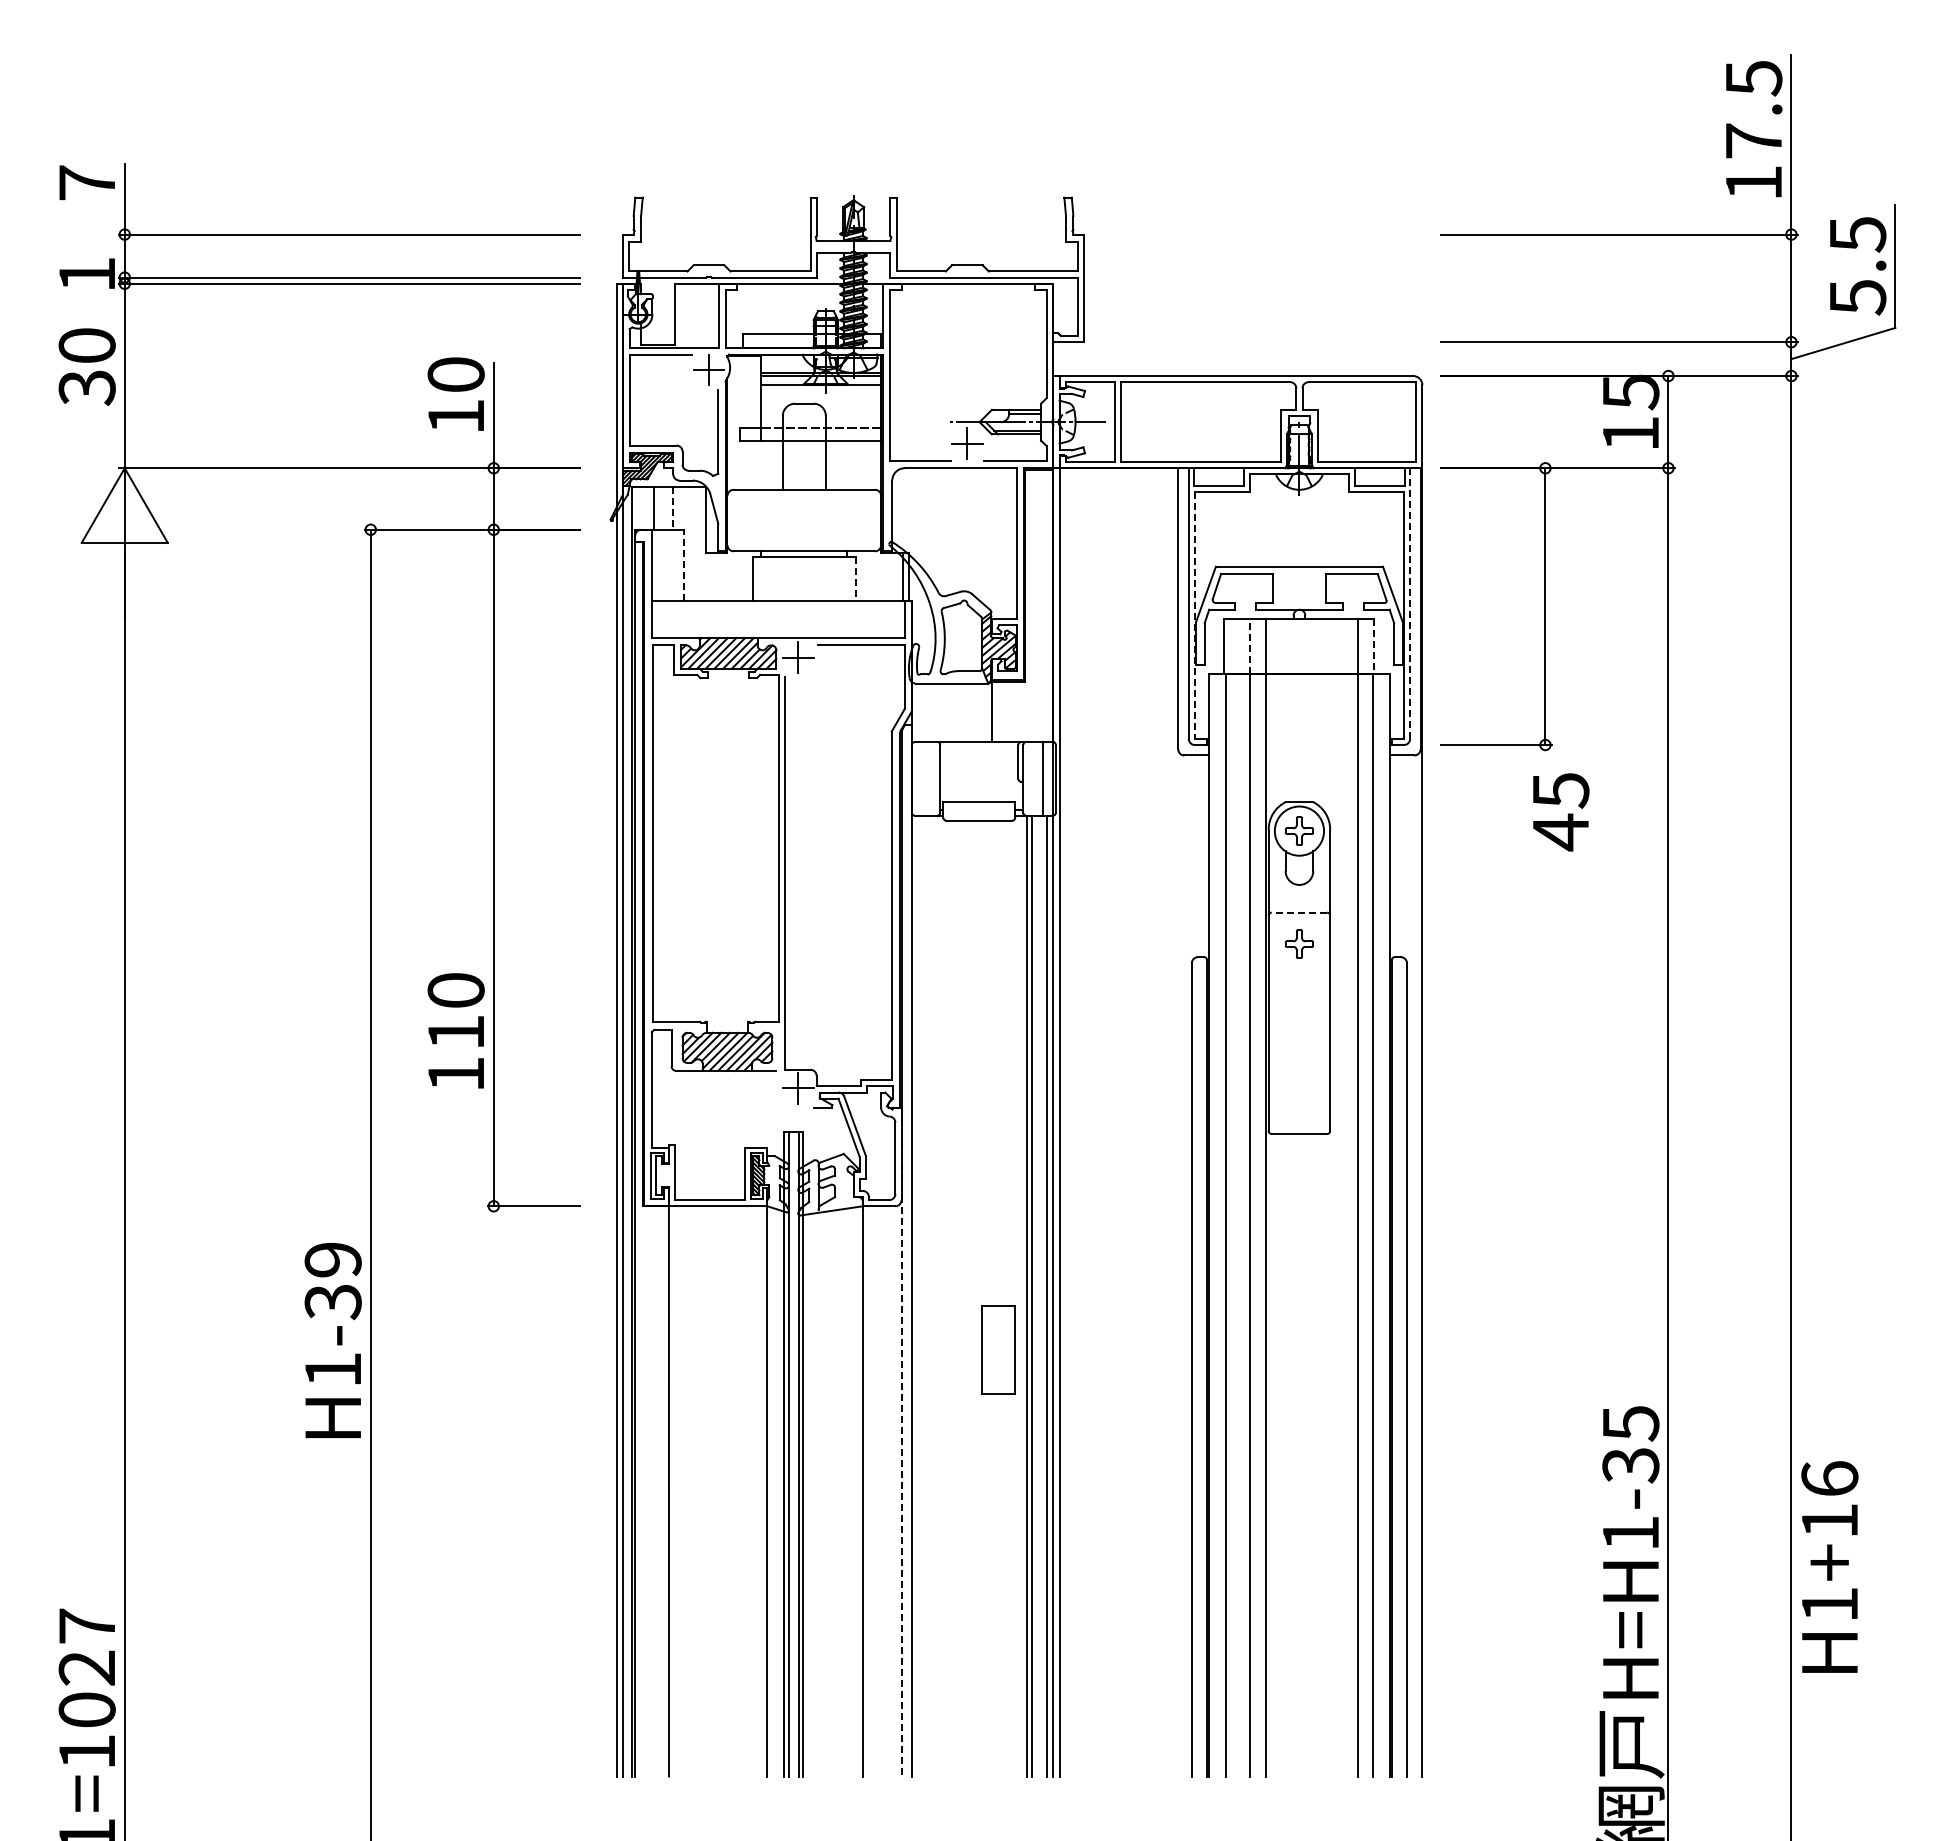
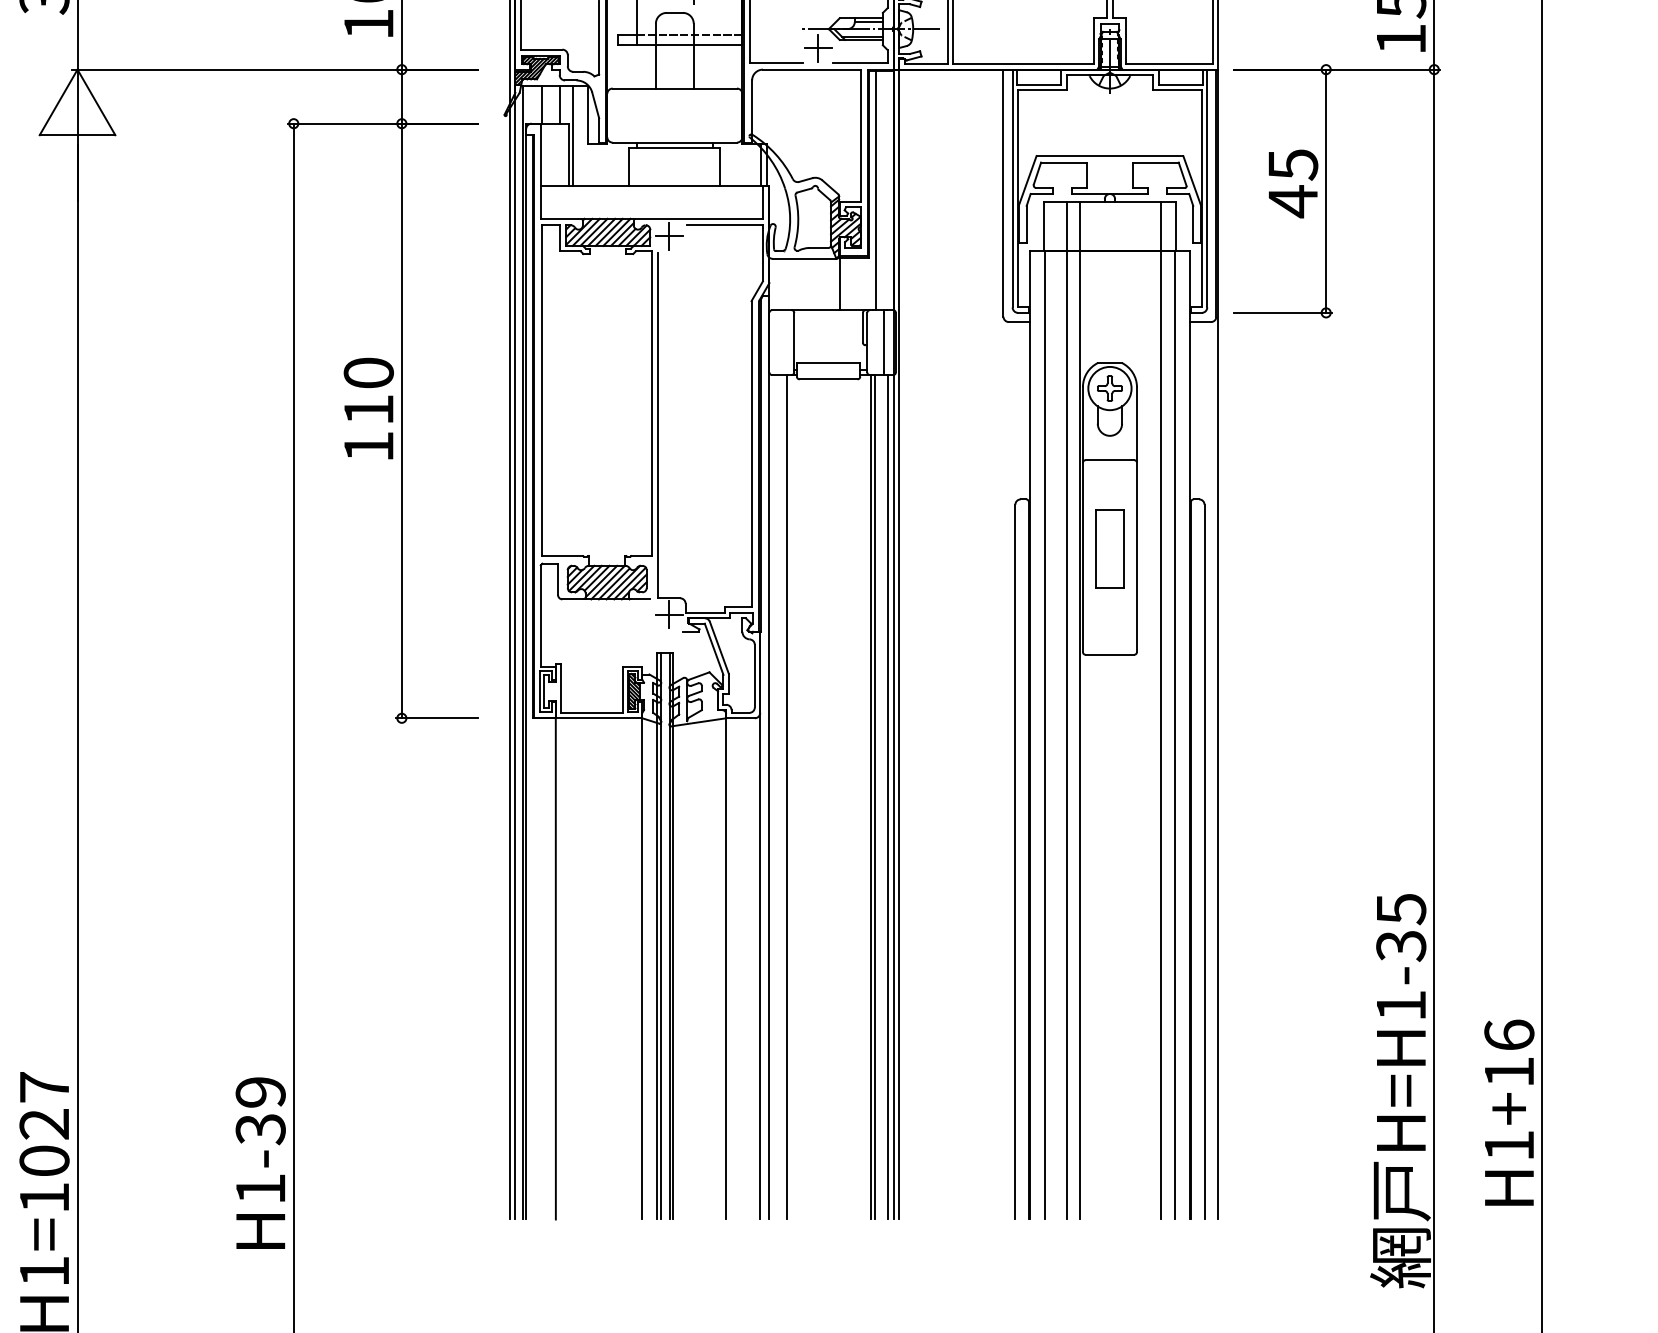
line: (673, 508) -> (559, 105), dashed -> solid
line: (688, 543) -> (573, 135), added
line: (683, 564) -> (568, 154), dashed -> solid
line: (856, 578) -> (720, 166), dashed -> solid
line: (1410, 604) -> (1207, 189), dashed -> solid
line: (1033, 605) -> (876, 190), added
line: (1194, 615) -> (1017, 199), dashed -> solid
line: (1250, 646) -> (1066, 226), dashed -> solid
line: (1374, 646) -> (1175, 226), dashed -> solid
text: (1561, 812) -> (1293, 184), moved
line: (1299, 912) -> (1110, 460), dashed -> solid
part: (1298, 943) -> (1109, 487), removed
text: (455, 1030) -> (368, 408), moved
line: (931, 1295) -> (786, 796), added
text: (332, 1340) -> (260, 1163), moved
part: (998, 1349) -> (1110, 548), moved
line: (901, 1442) -> (760, 925), dashed -> solid
text: (1829, 1566) -> (1509, 1112), moved

